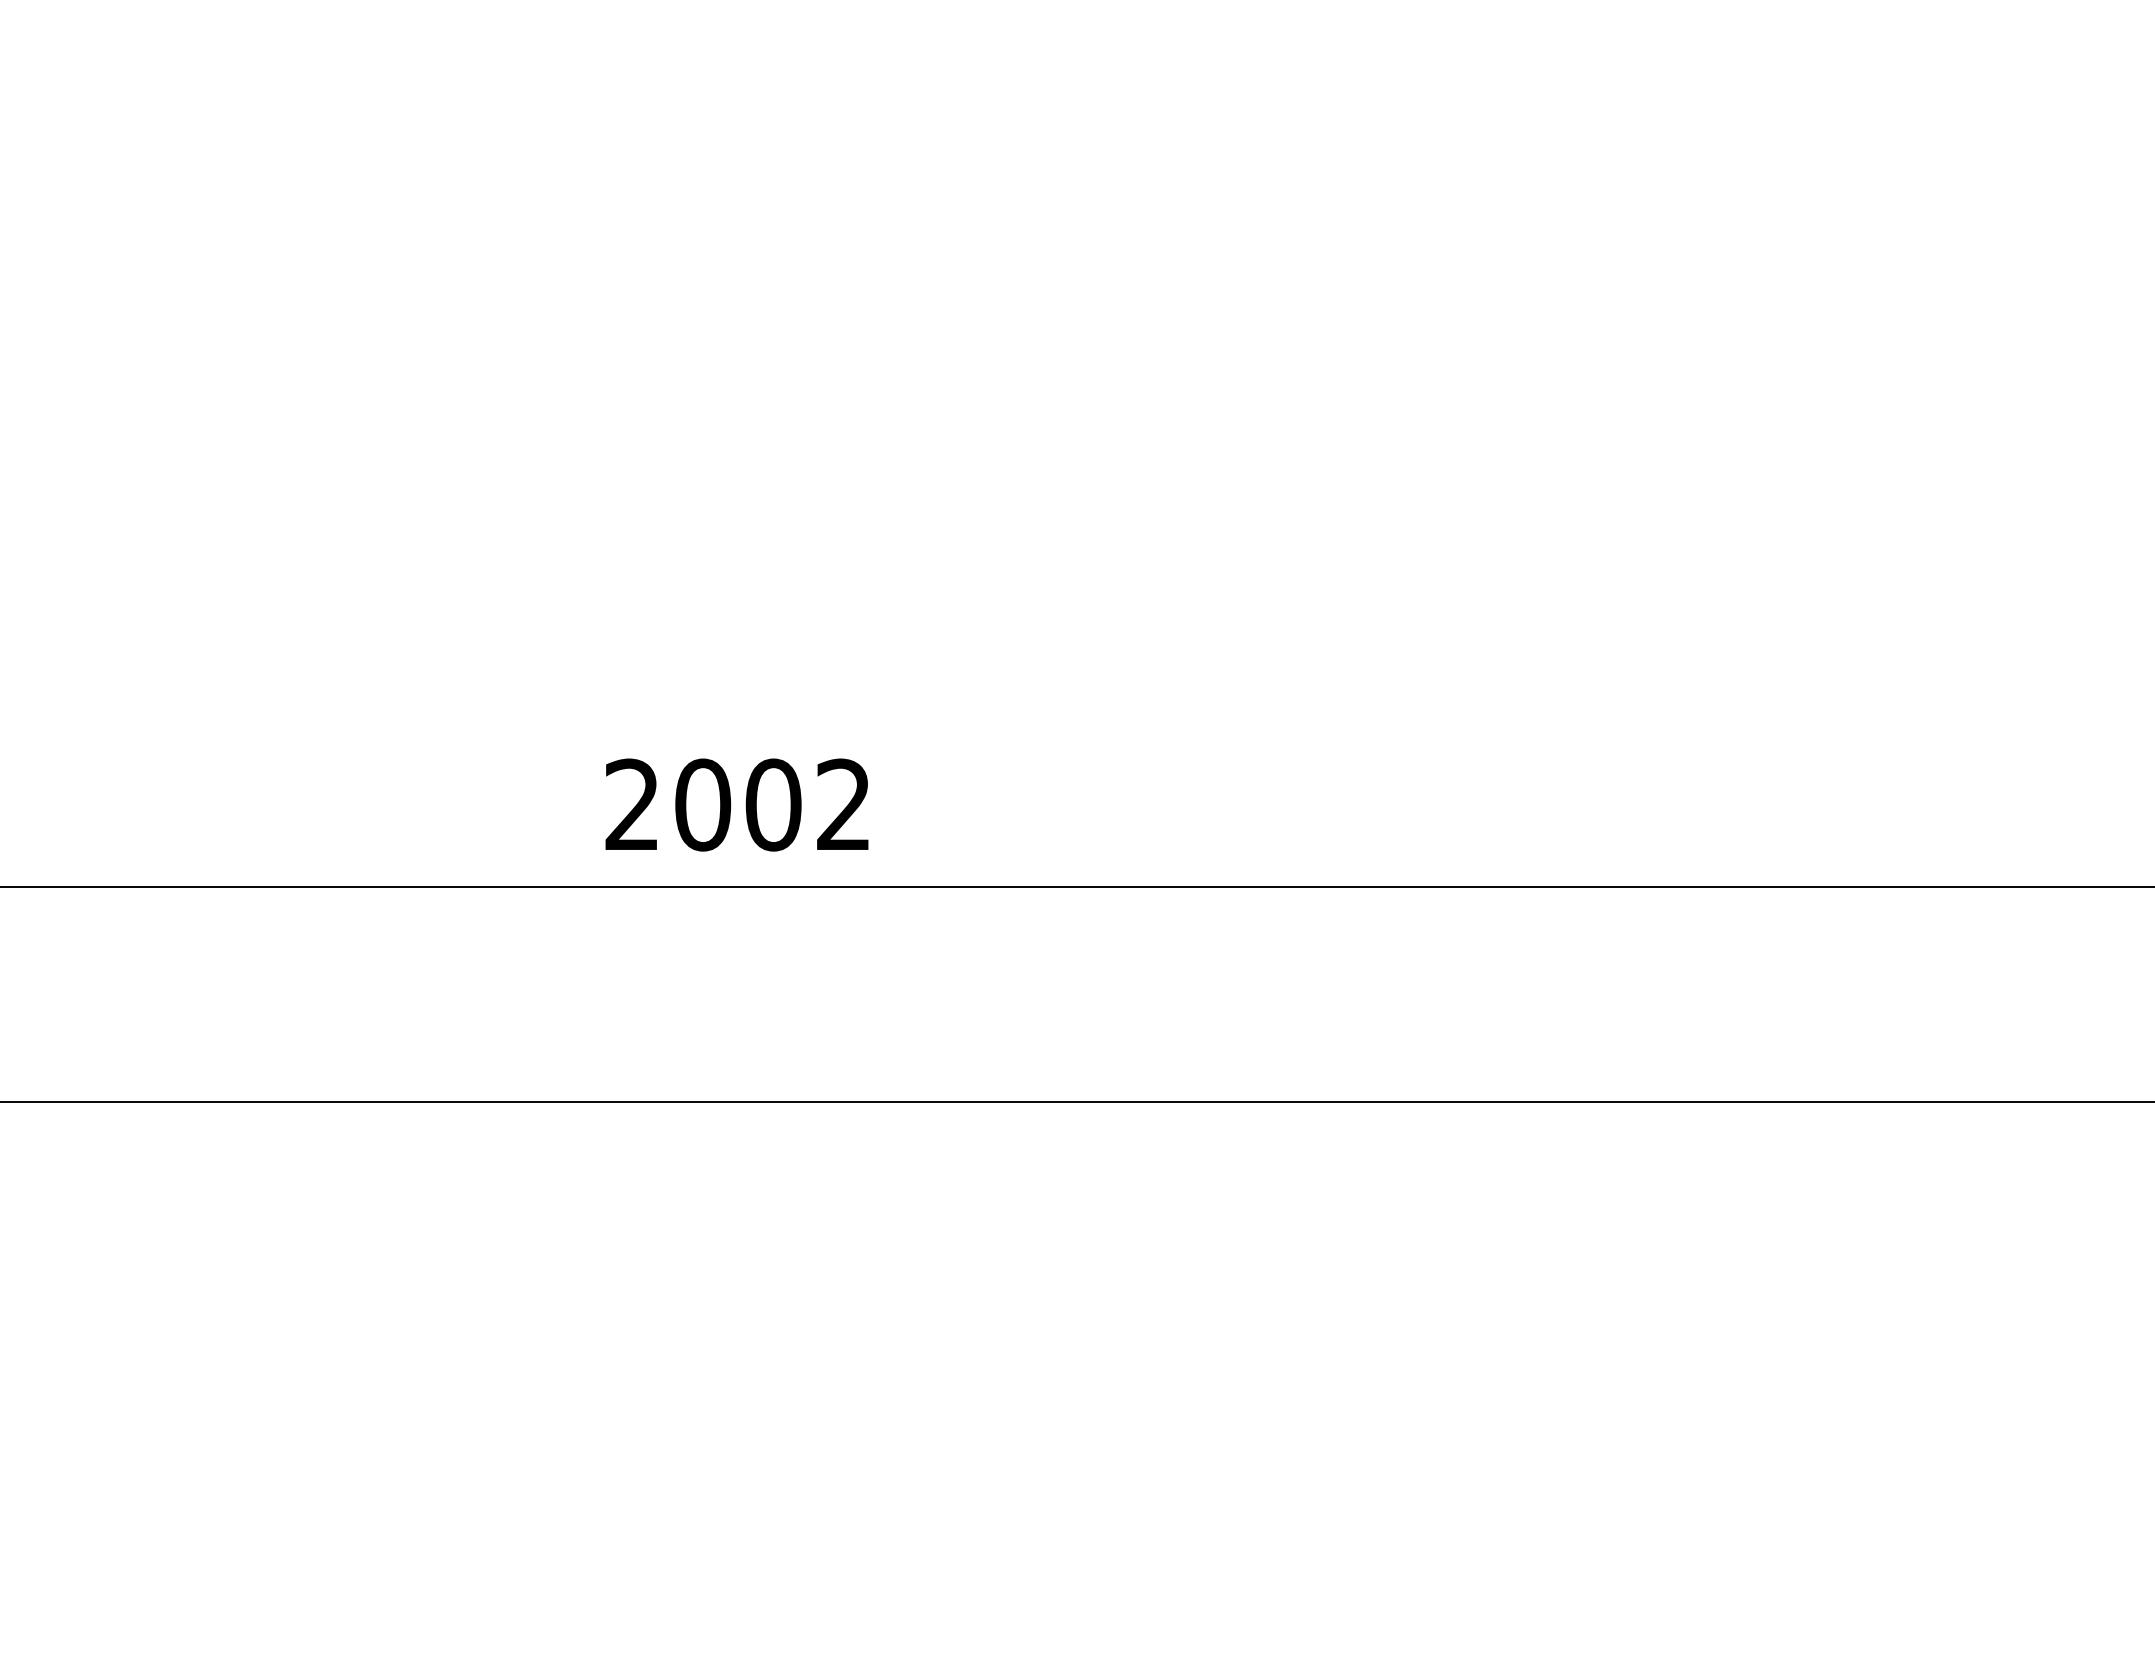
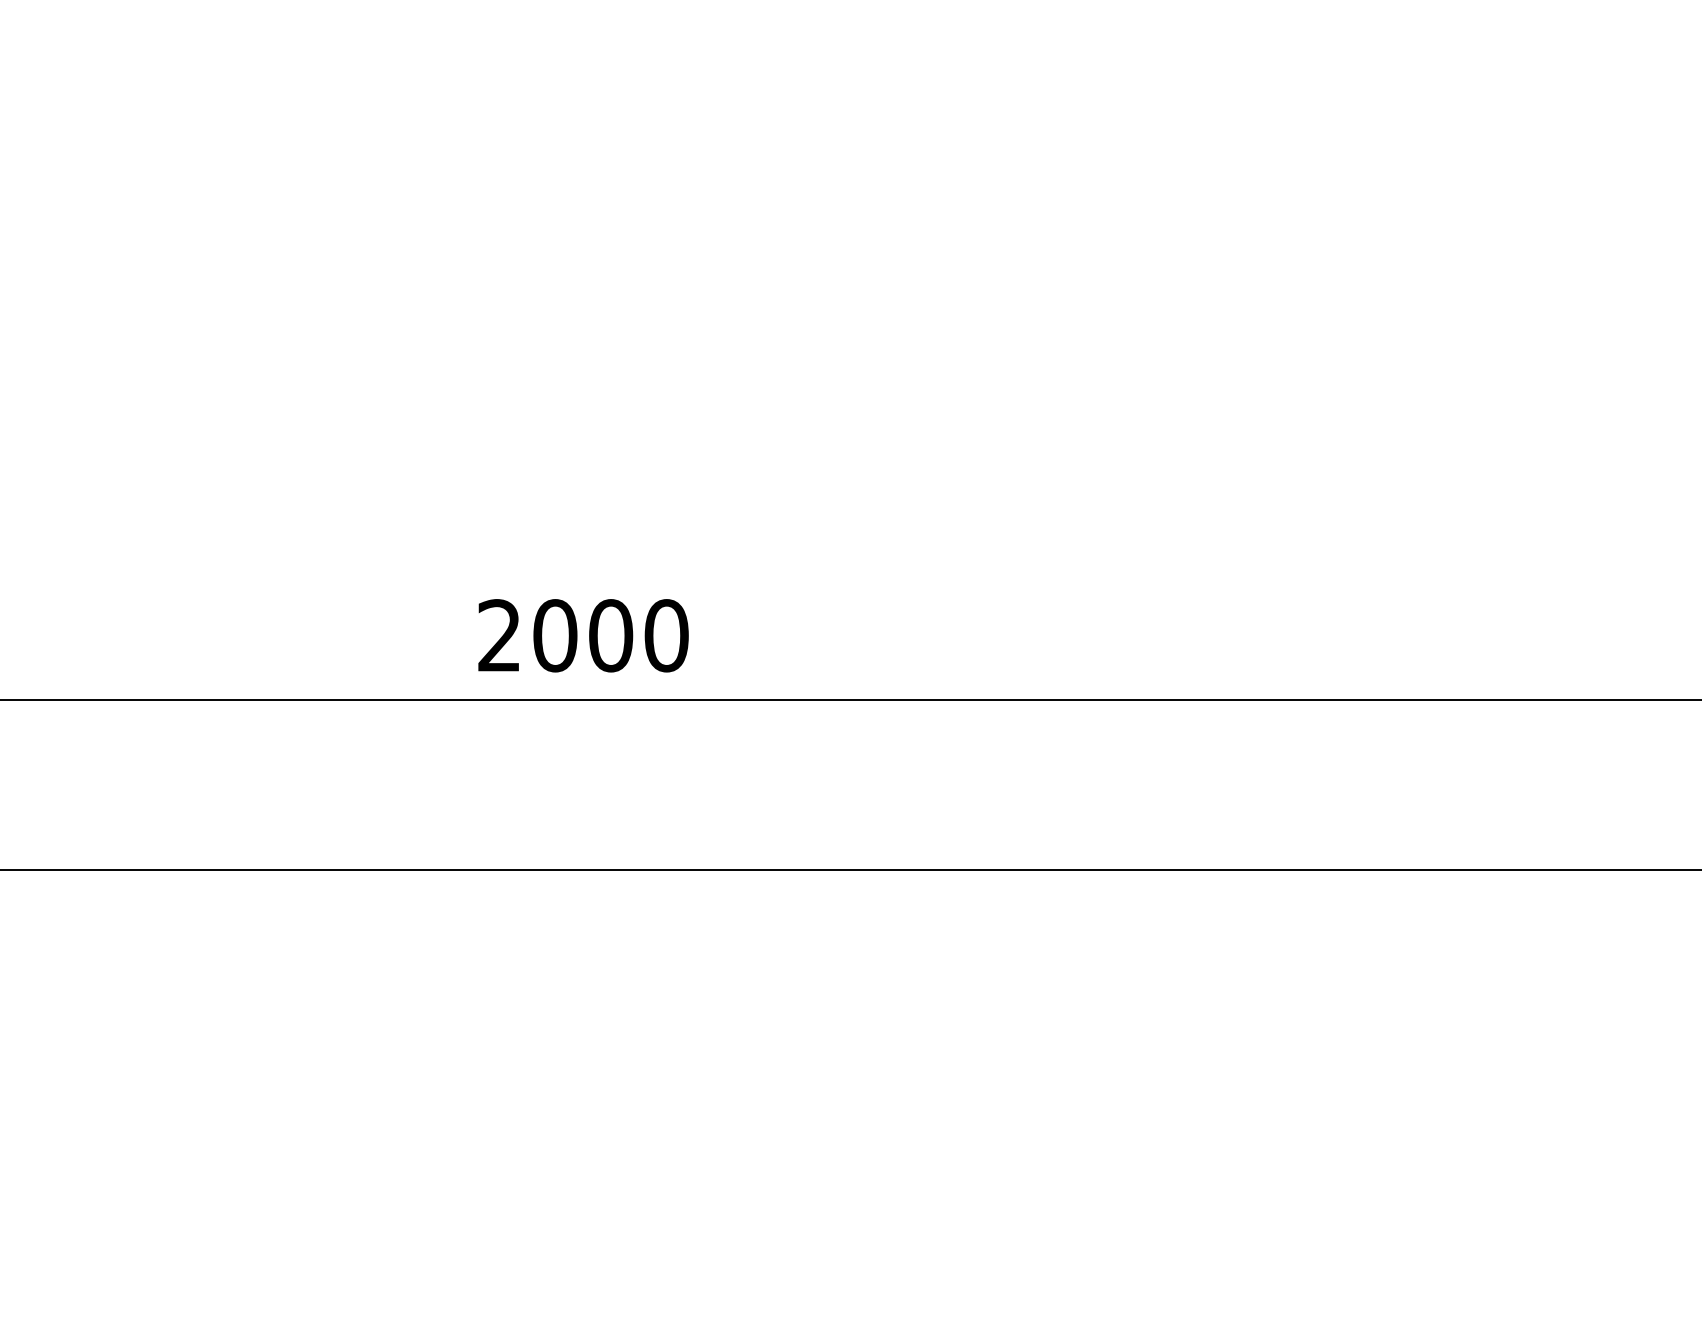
text: (844, 804) -> (667, 635), 2002 -> 2000

